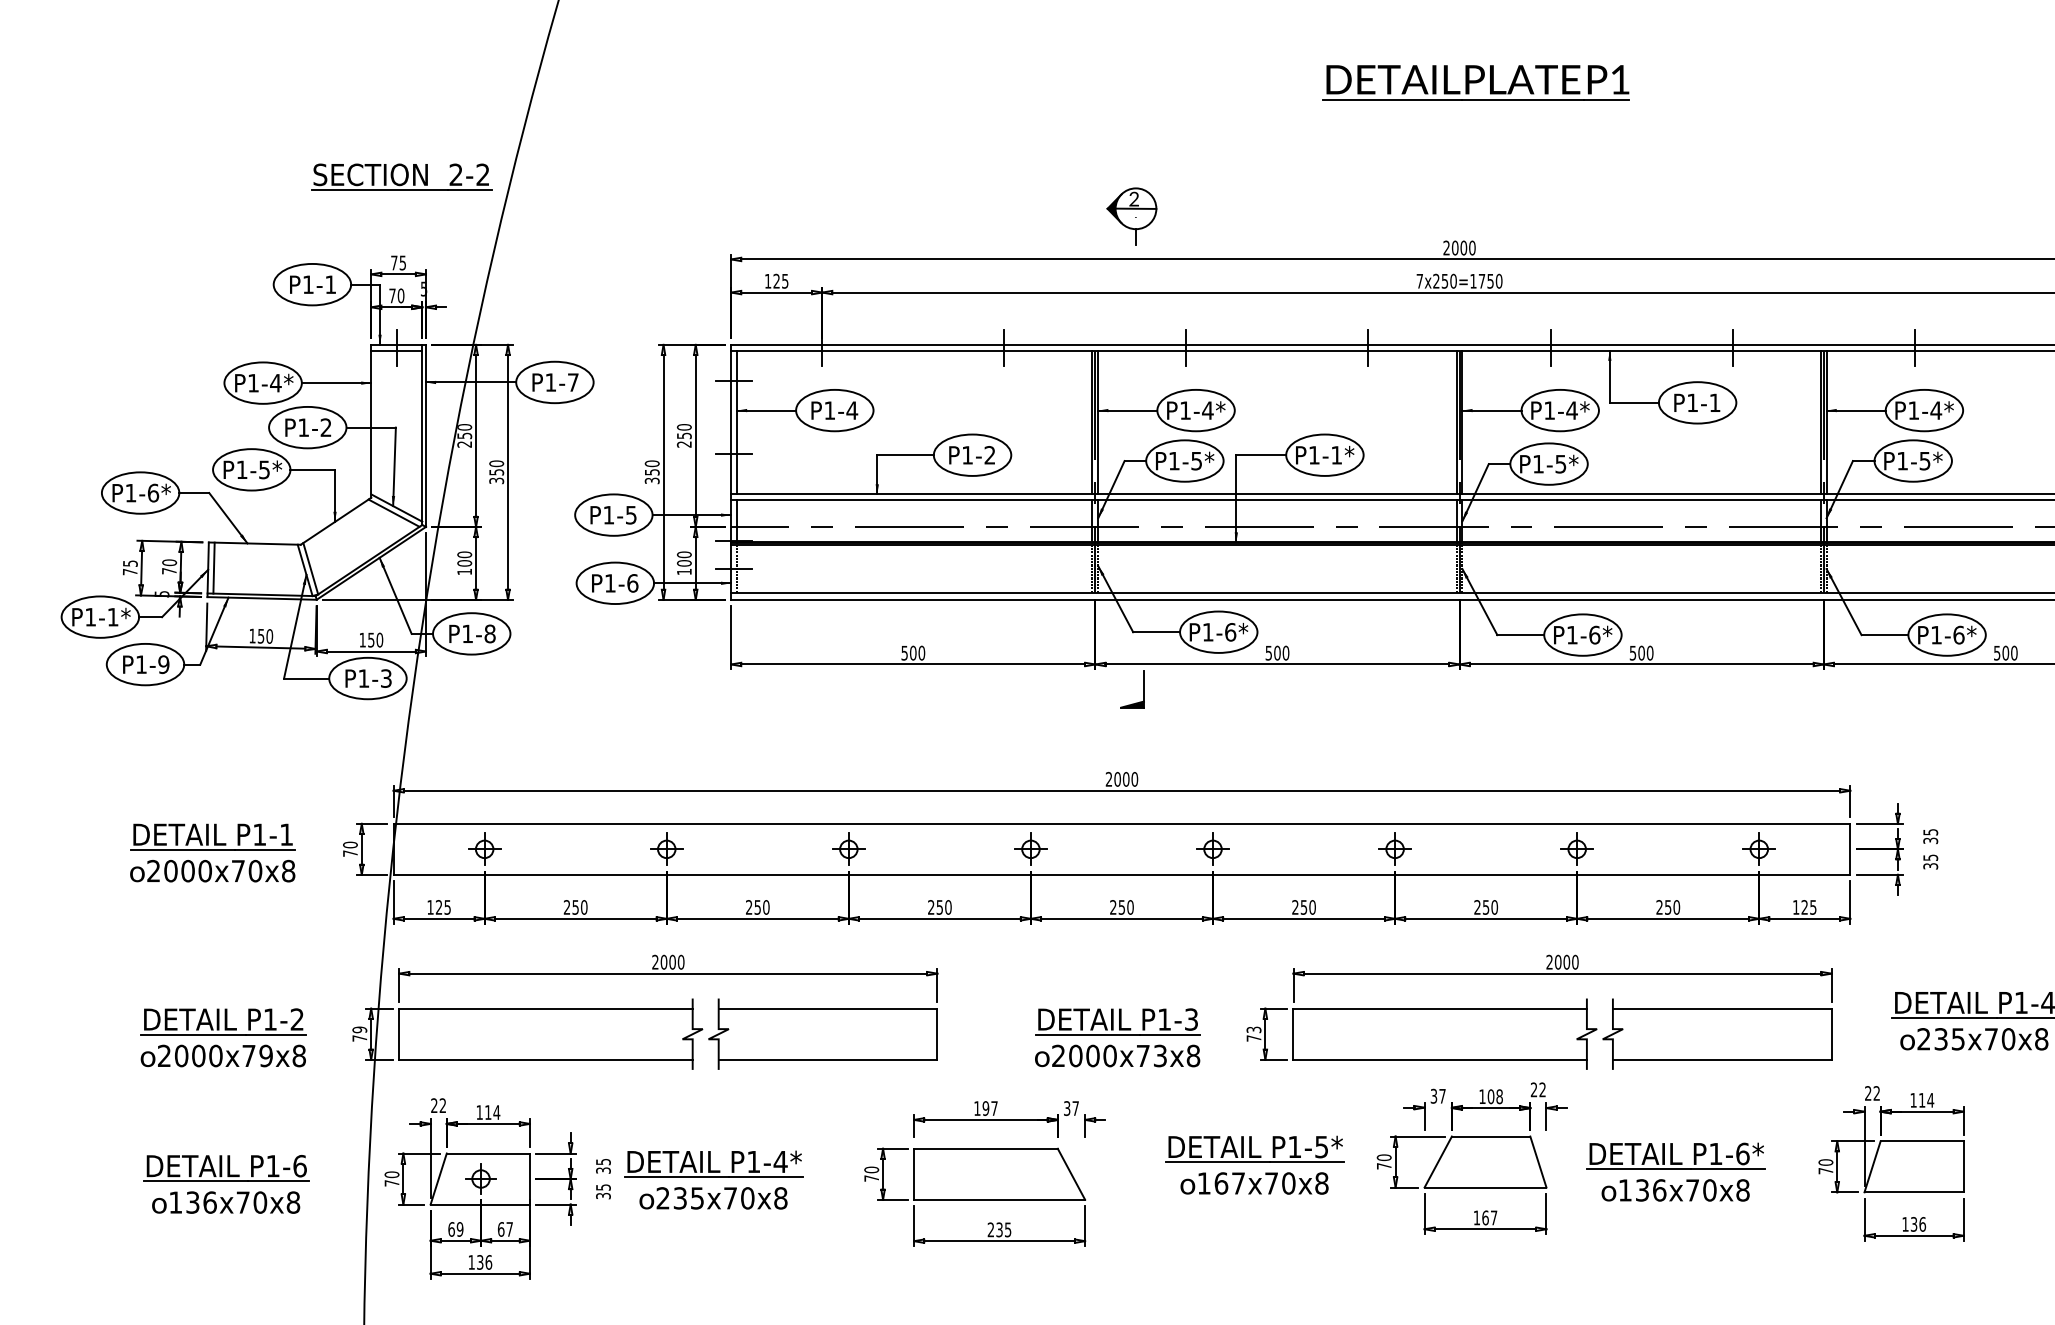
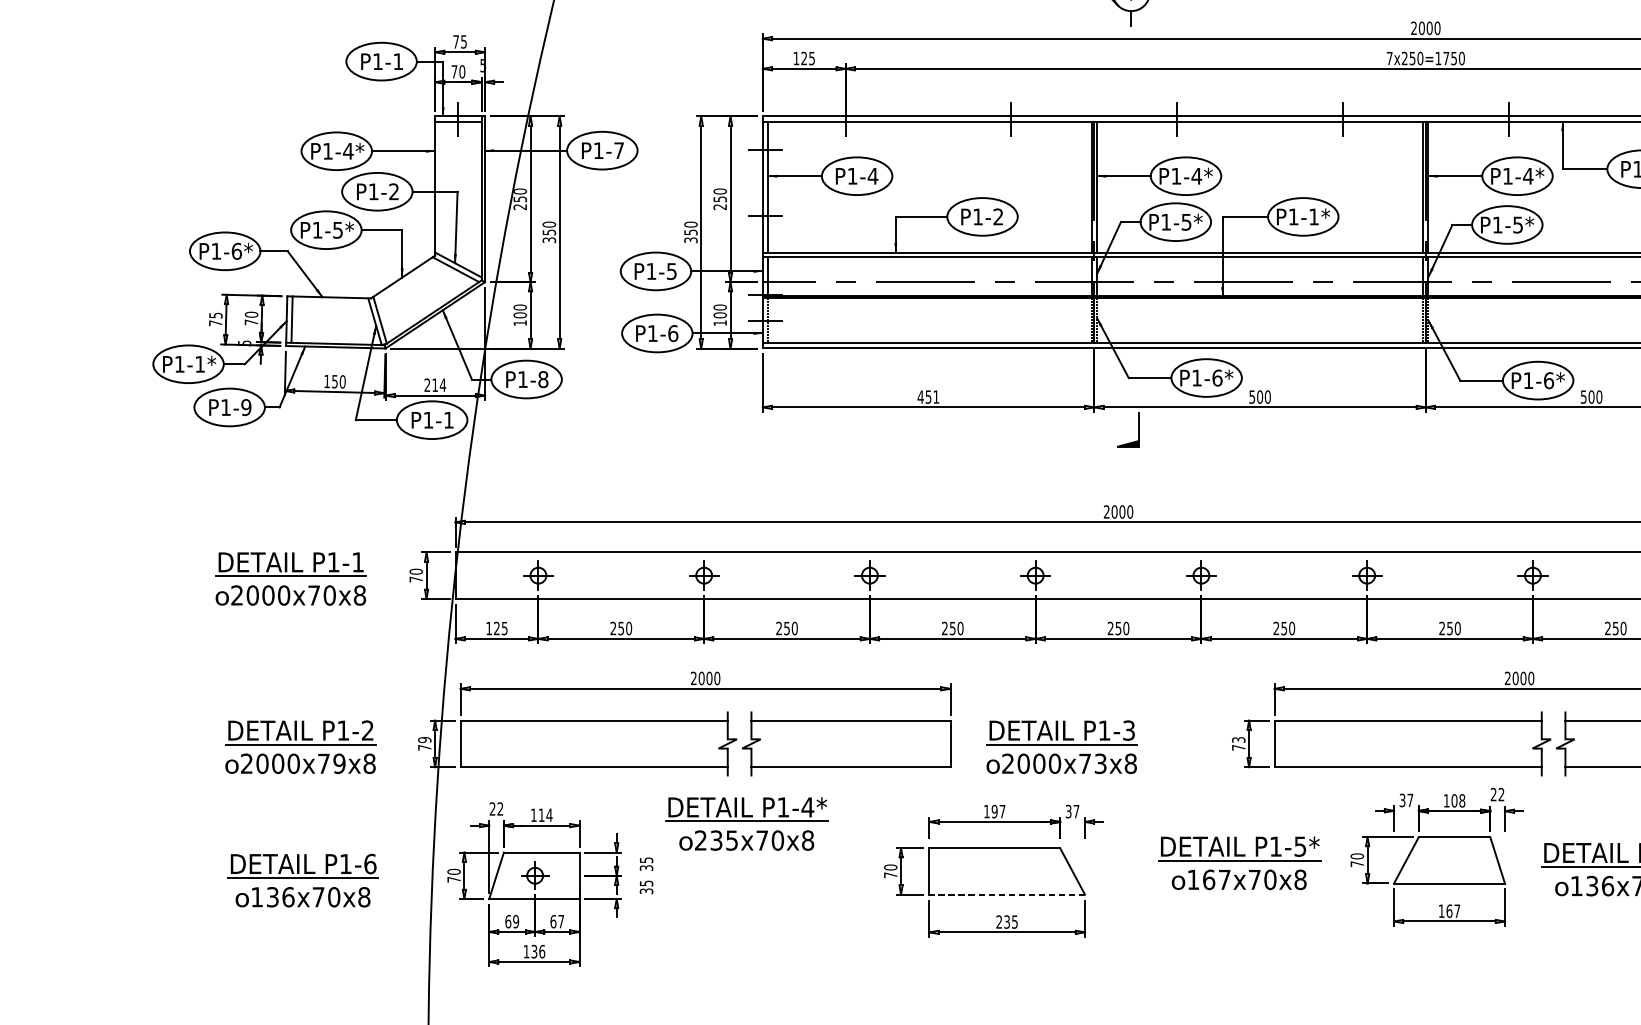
text: (371, 639) -> (435, 384), 150 -> 214
text: (913, 652) -> (928, 396), 500 -> 451
text: (386, 678) -> (449, 420), P1-3 -> P1-1
part: (1117, 1037) -> (1061, 746), moved
part: (713, 1179) -> (746, 823), moved
line: (999, 1199) -> (1007, 894), solid -> dashed

